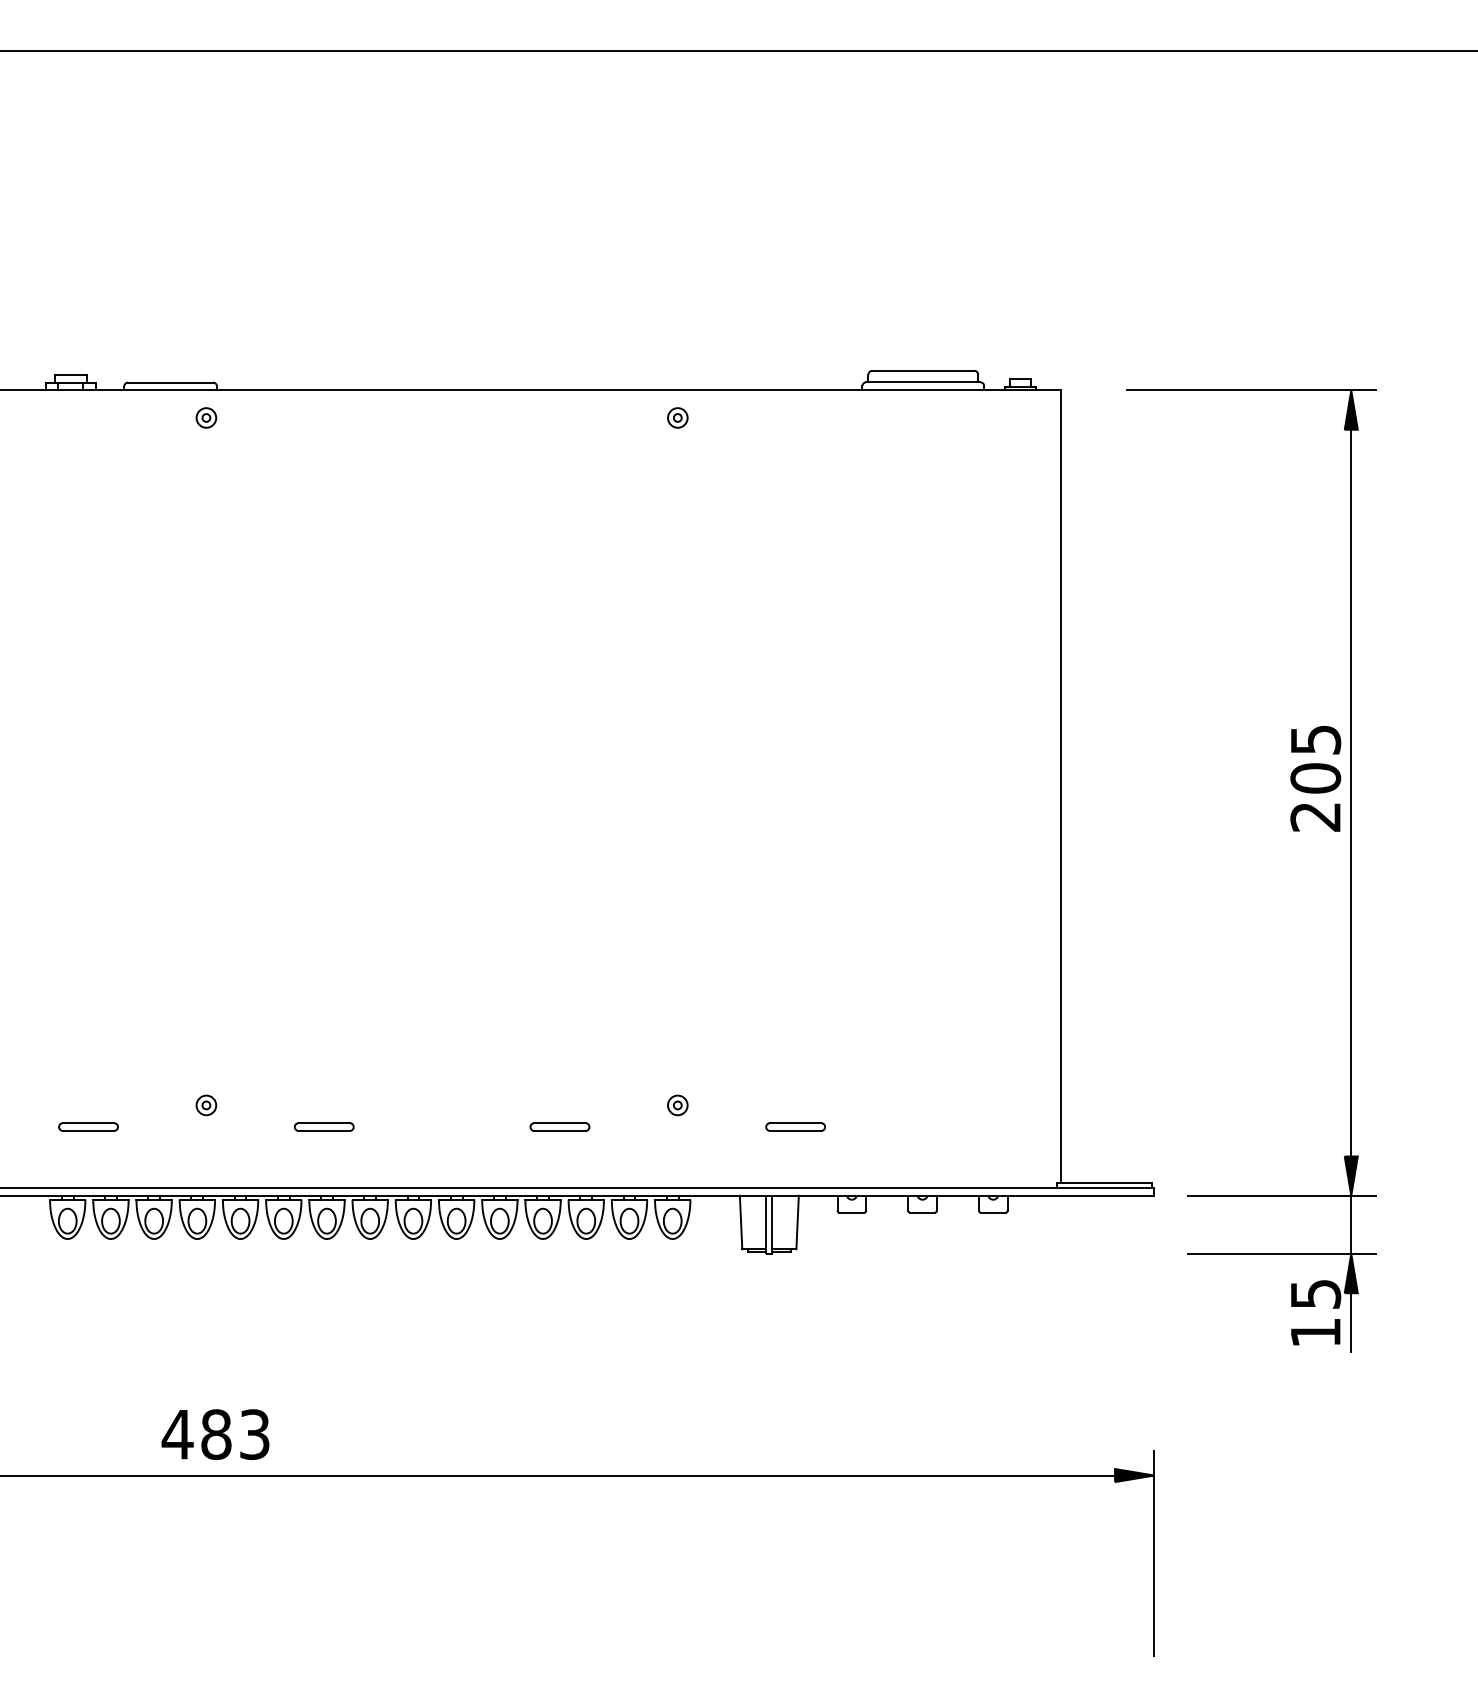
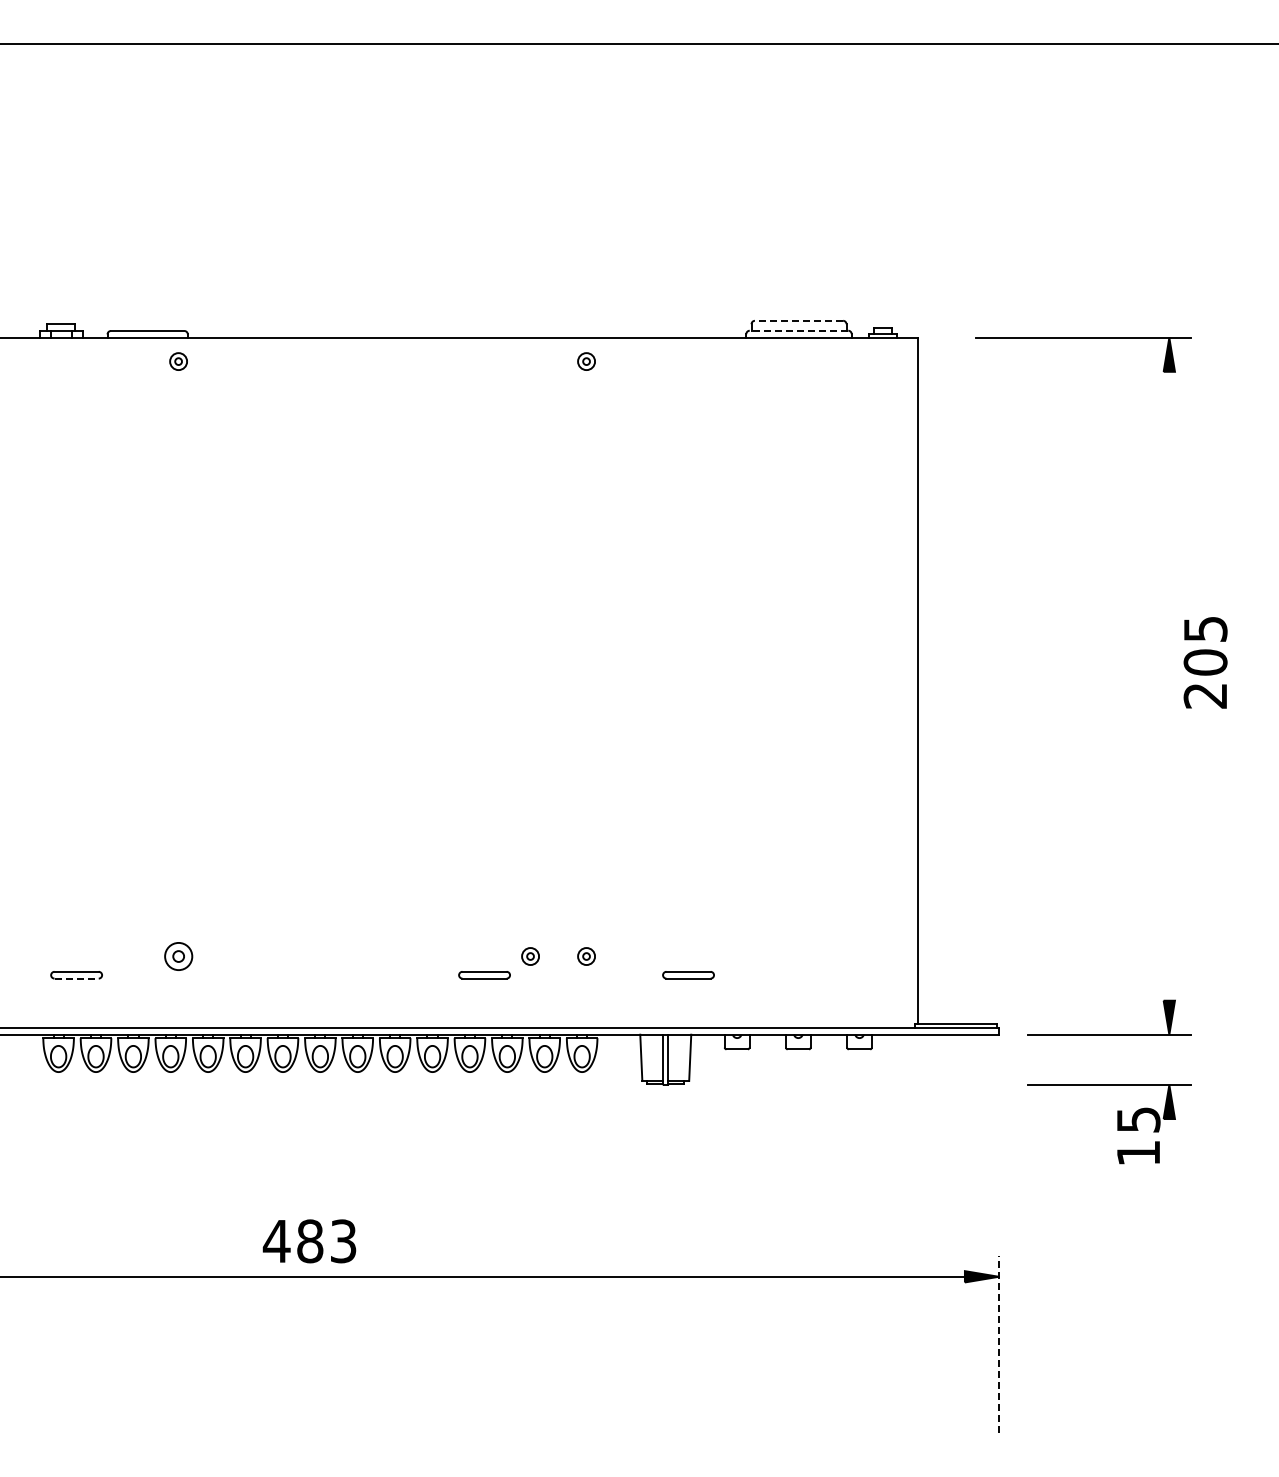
line: (922, 370) -> (798, 320), solid -> dashed
line: (922, 382) -> (798, 330), solid -> dashed
text: (1315, 778) -> (1205, 662), moved
line: (1351, 870) -> (1169, 753), removed
part: (206, 1105) -> (178, 956), size x1.6
part: (613, 1105) -> (530, 956), added
part: (324, 1127) -> (280, 975), removed
line: (89, 1130) -> (77, 978), solid -> dashed
text: (215, 1434) -> (309, 1241), moved
line: (1153, 1553) -> (998, 1344), solid -> dashed

